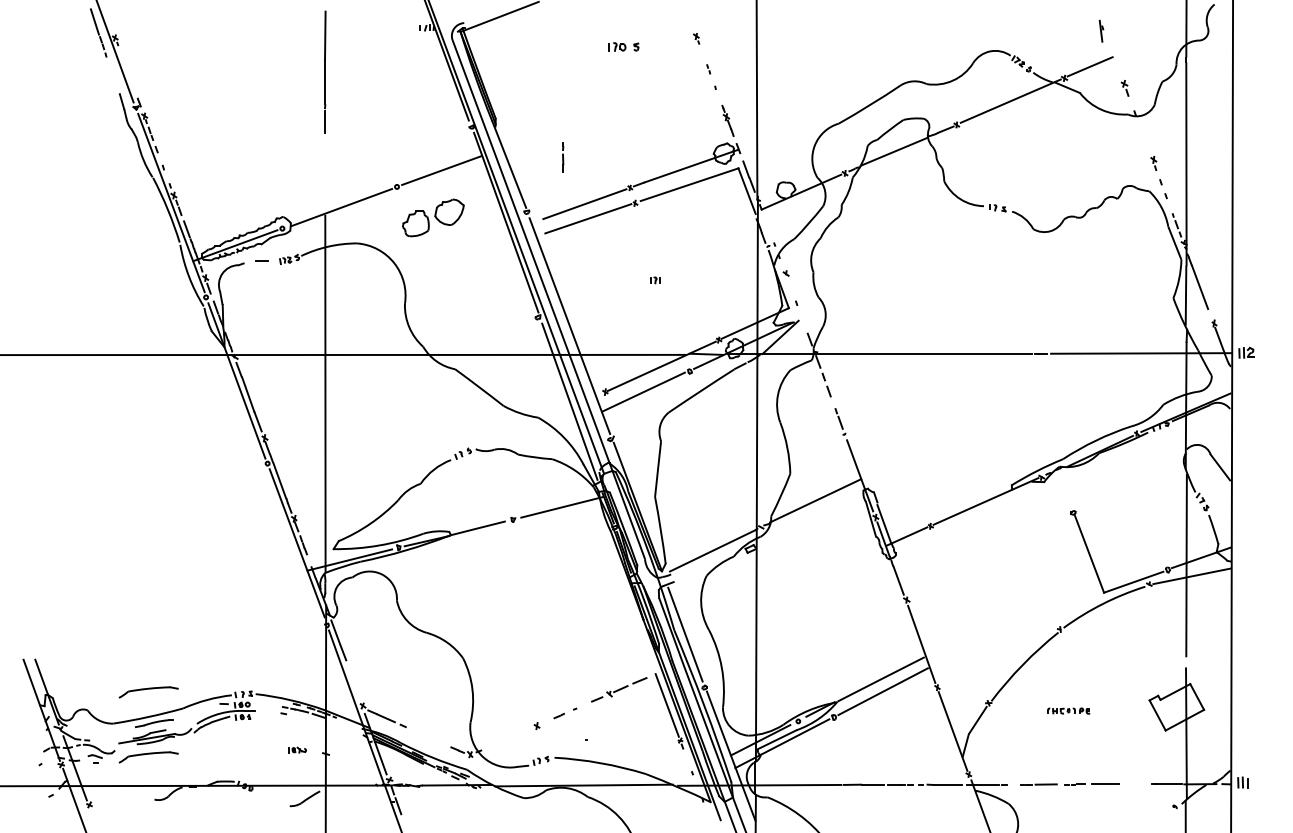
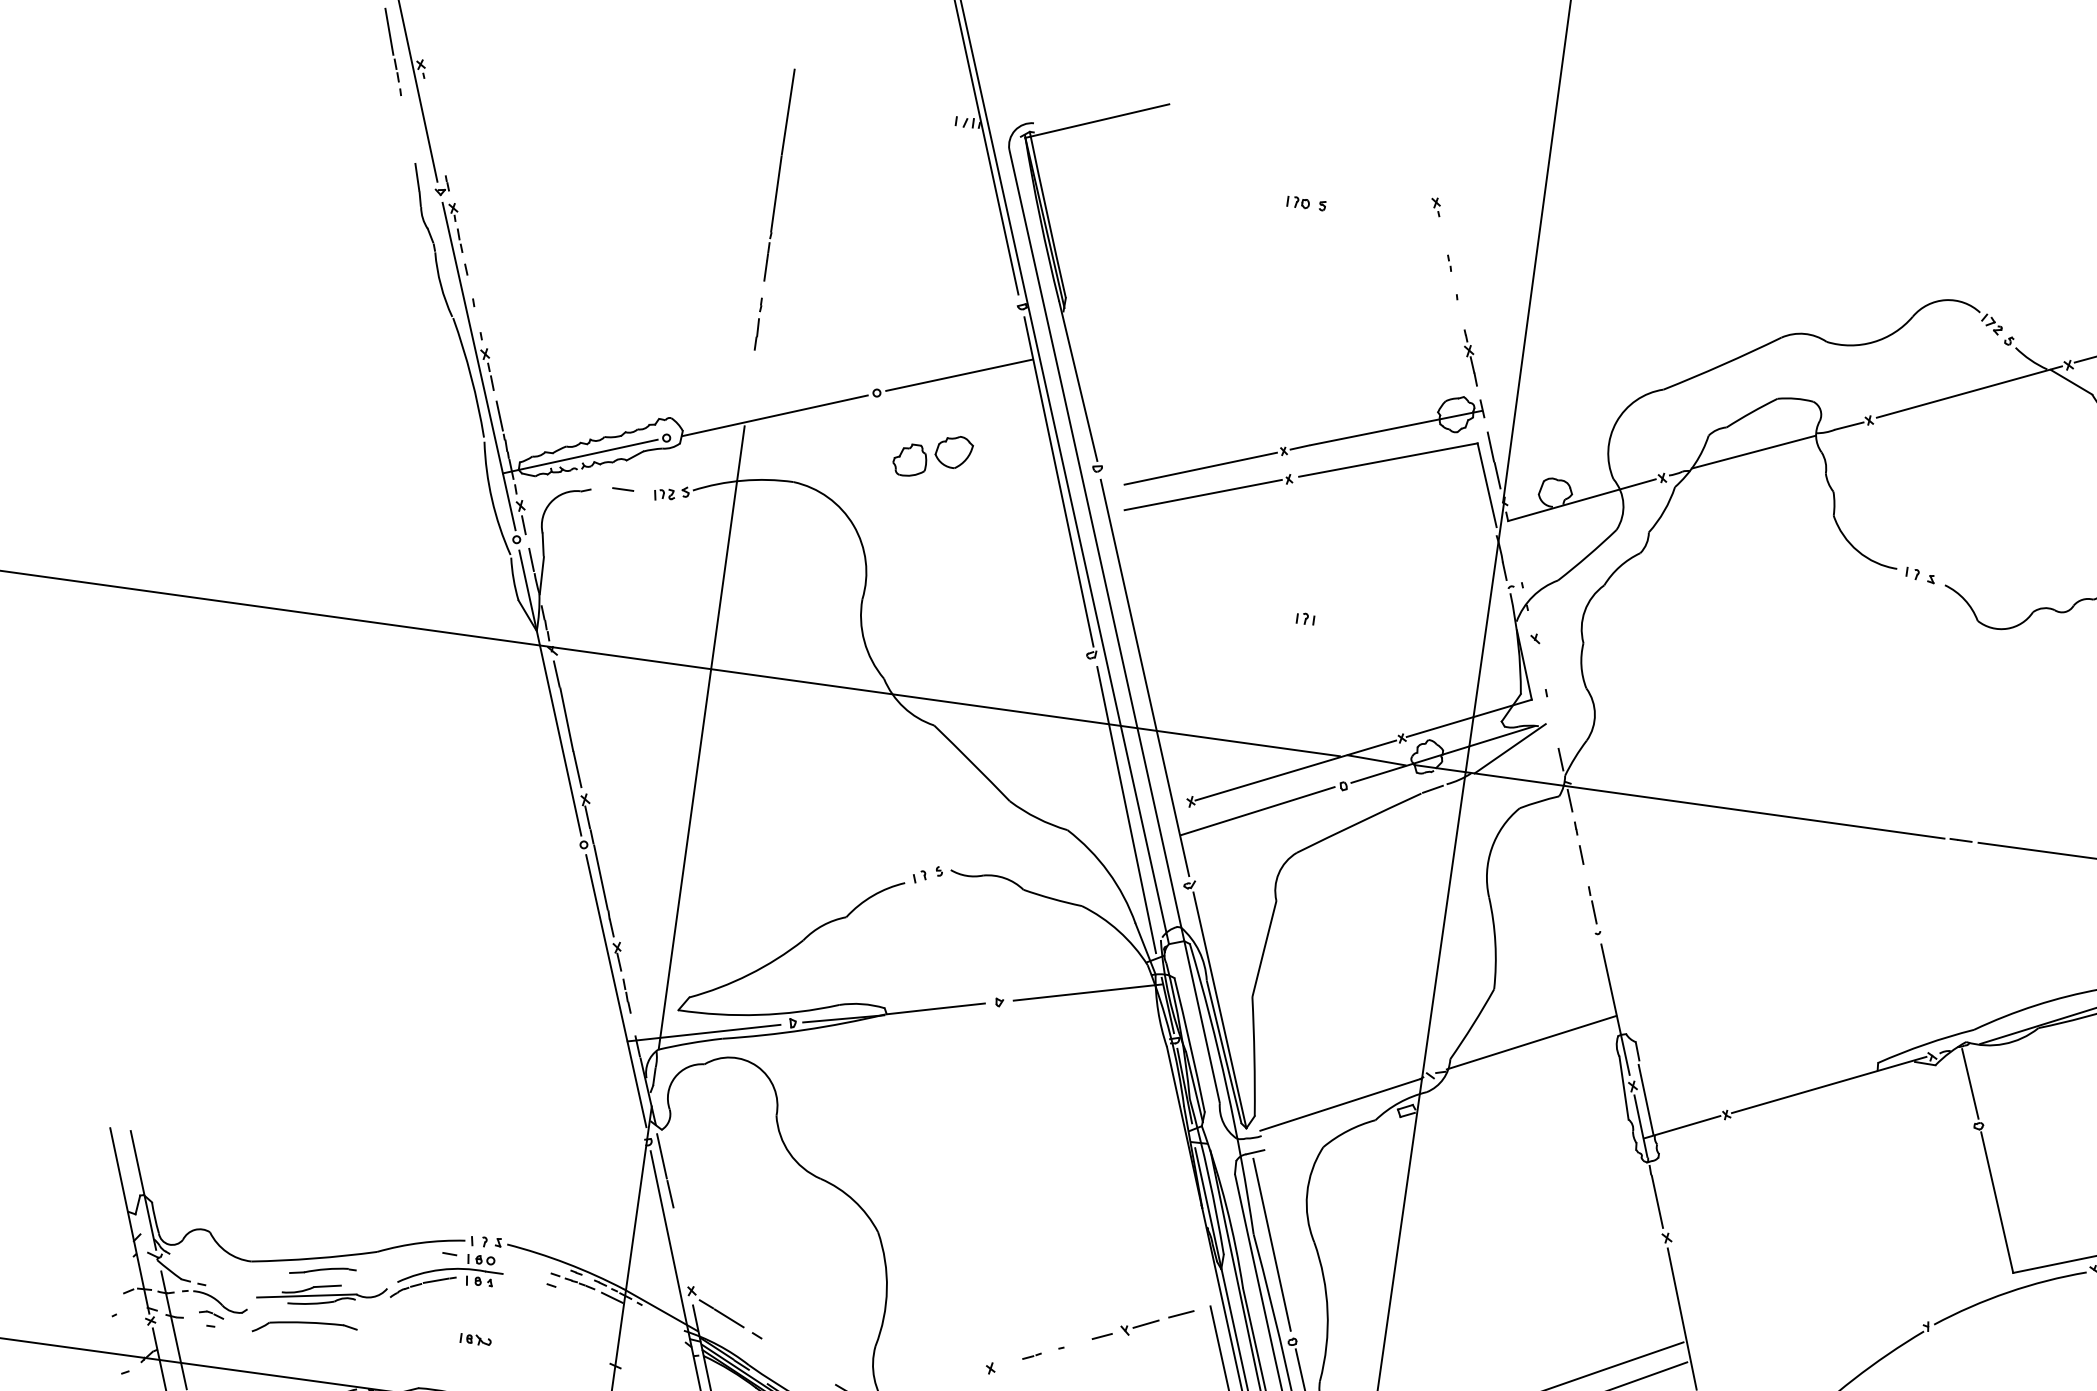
part: (623, 46) -> (1306, 202), size x0.71
line: (563, 157) -> (759, 324), moved
part: (433, 218) -> (932, 457), size x0.71
line: (1064, 489) -> (1969, 1083), added
part: (148, 692) -> (320, 1215), removed
part: (297, 749) -> (476, 1338), moved

